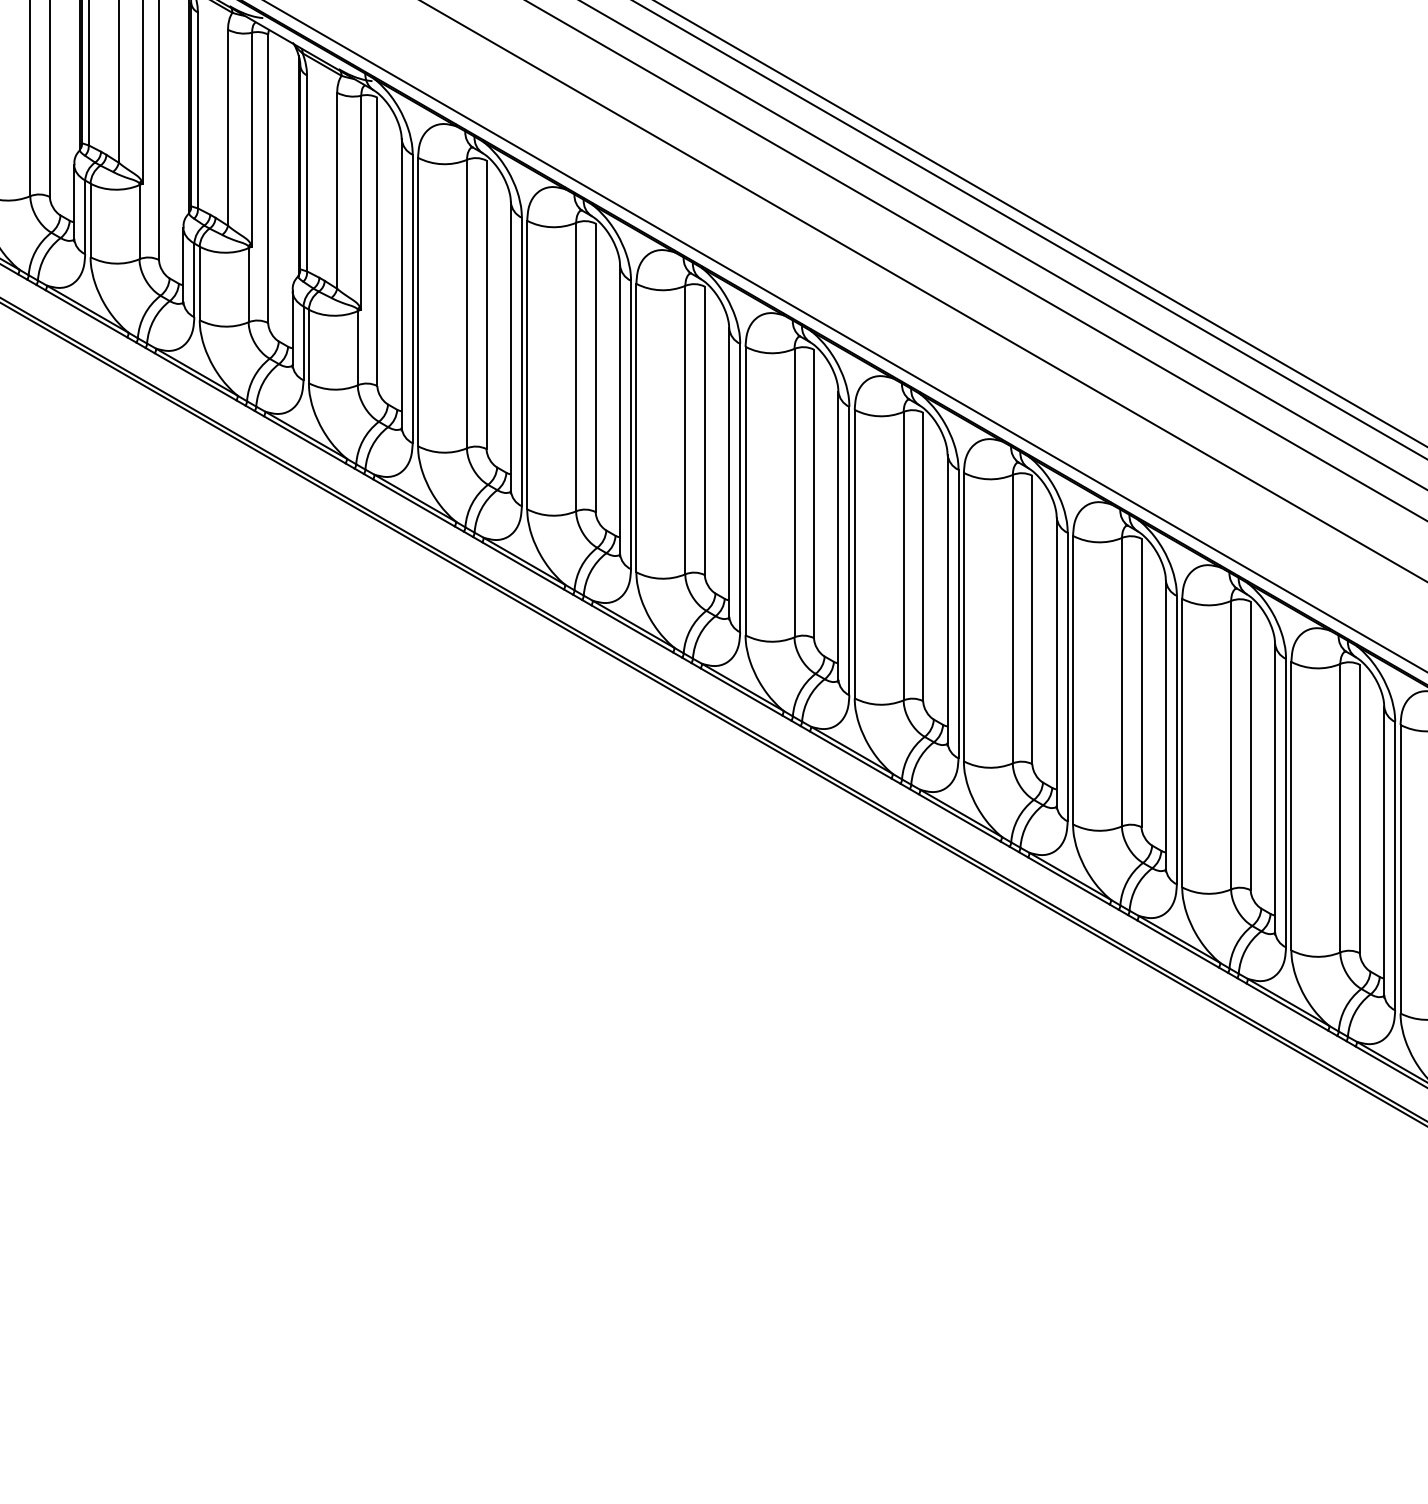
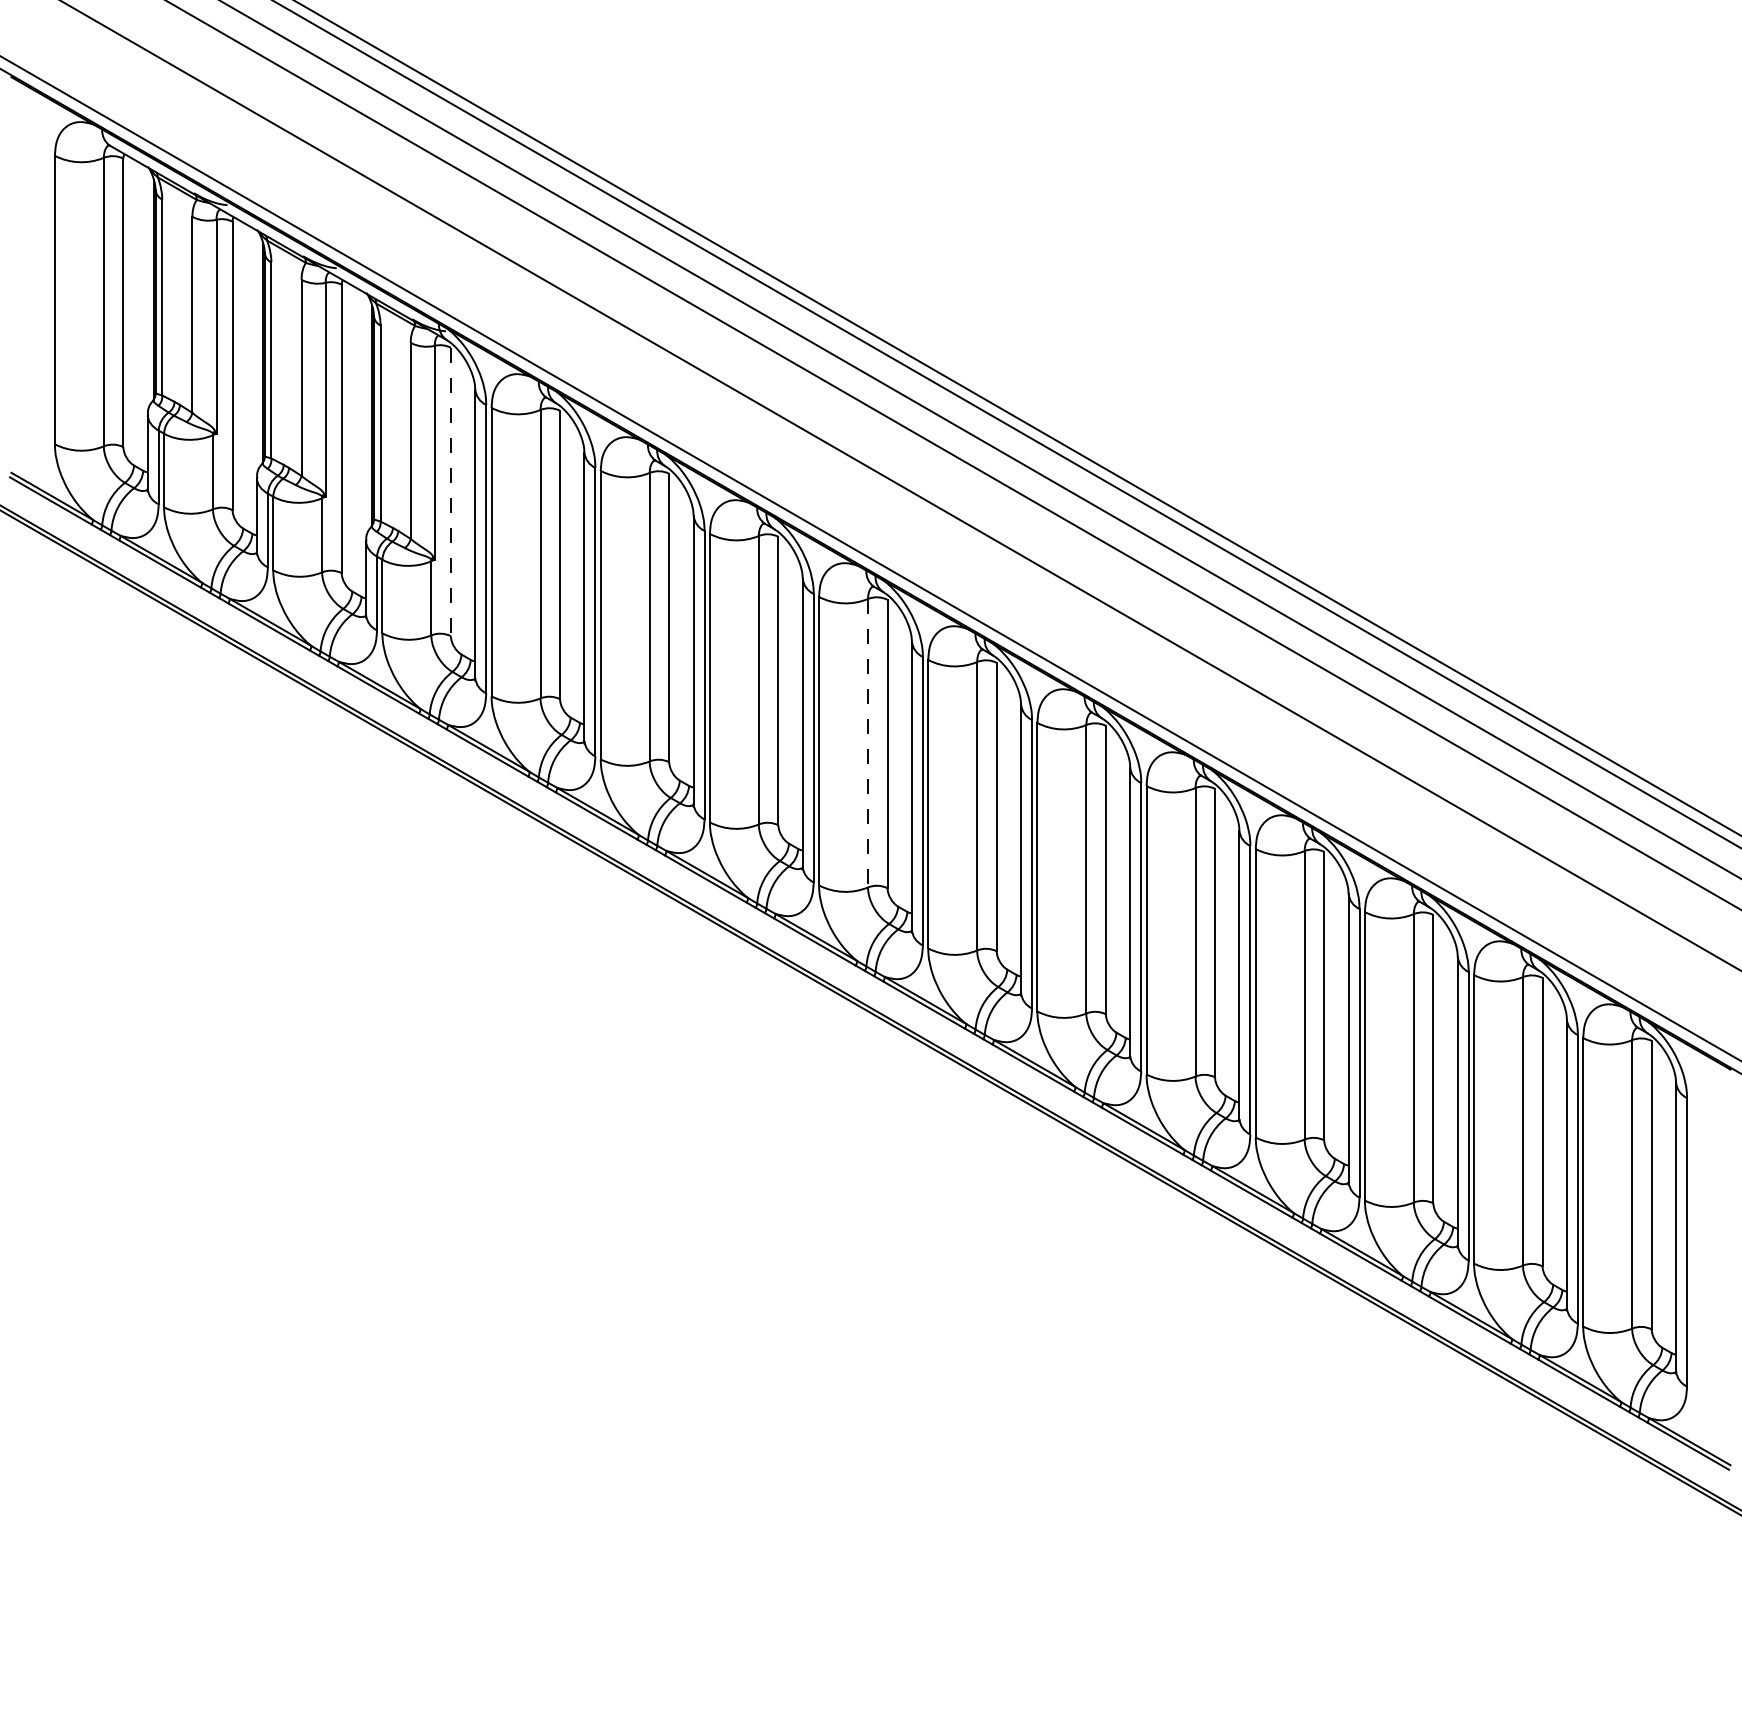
line: (376, 242) -> (450, 492), solid -> dashed
line: (794, 493) -> (868, 743), solid -> dashed

